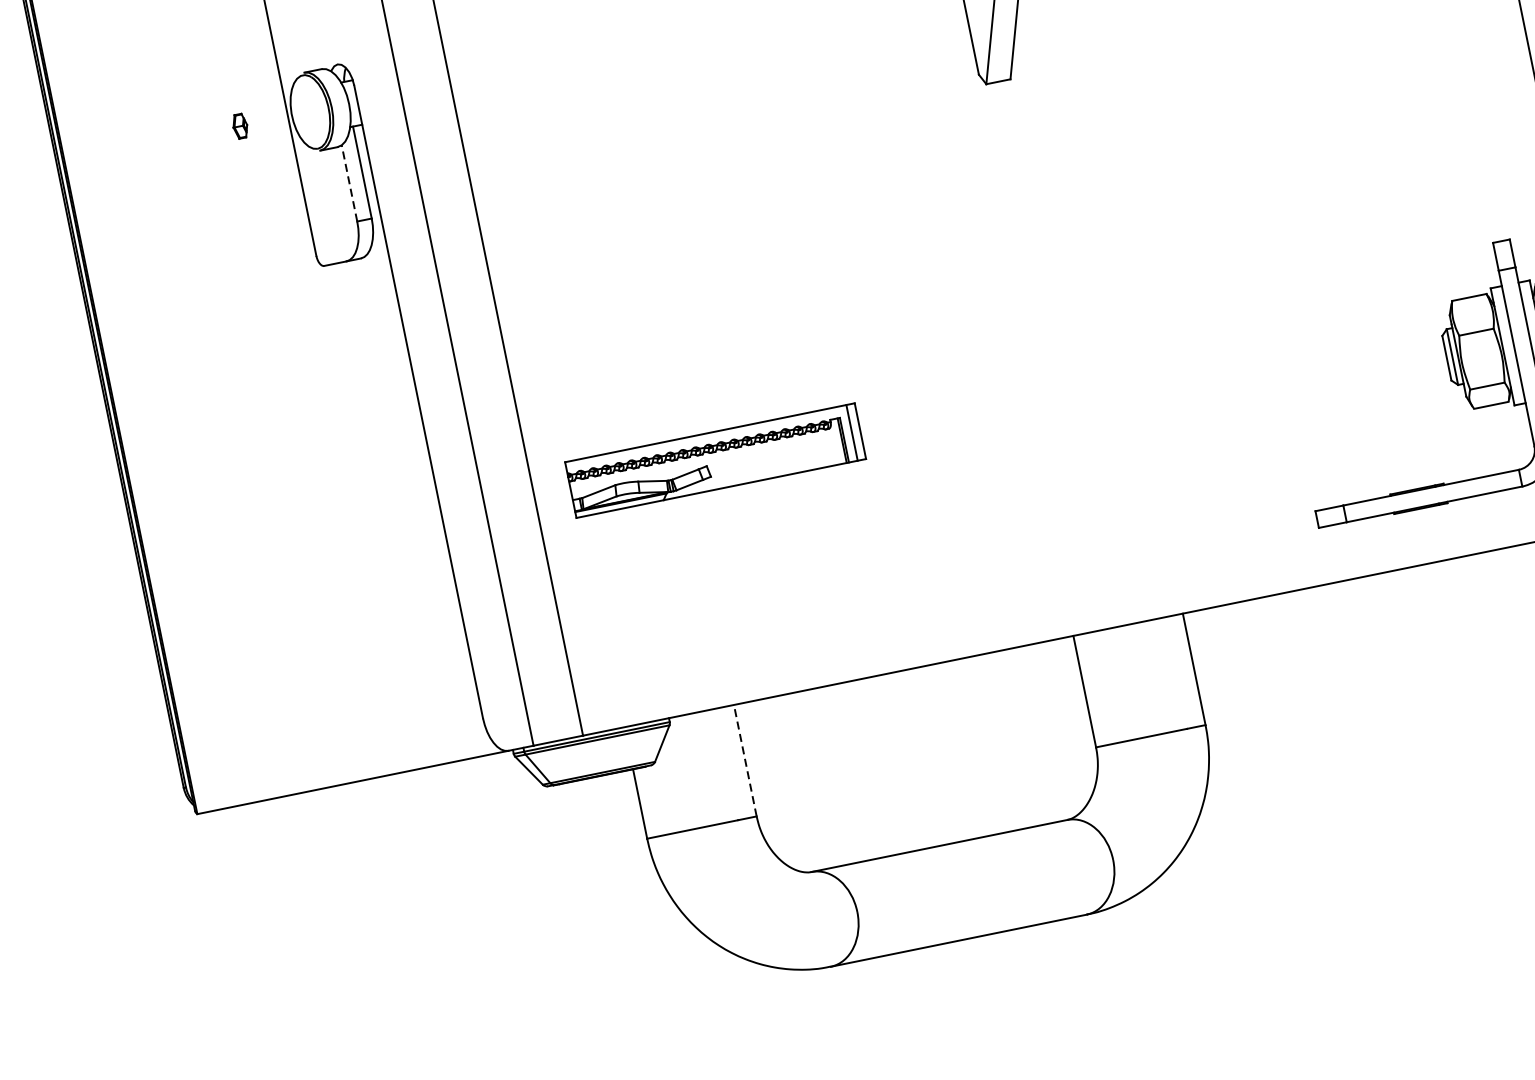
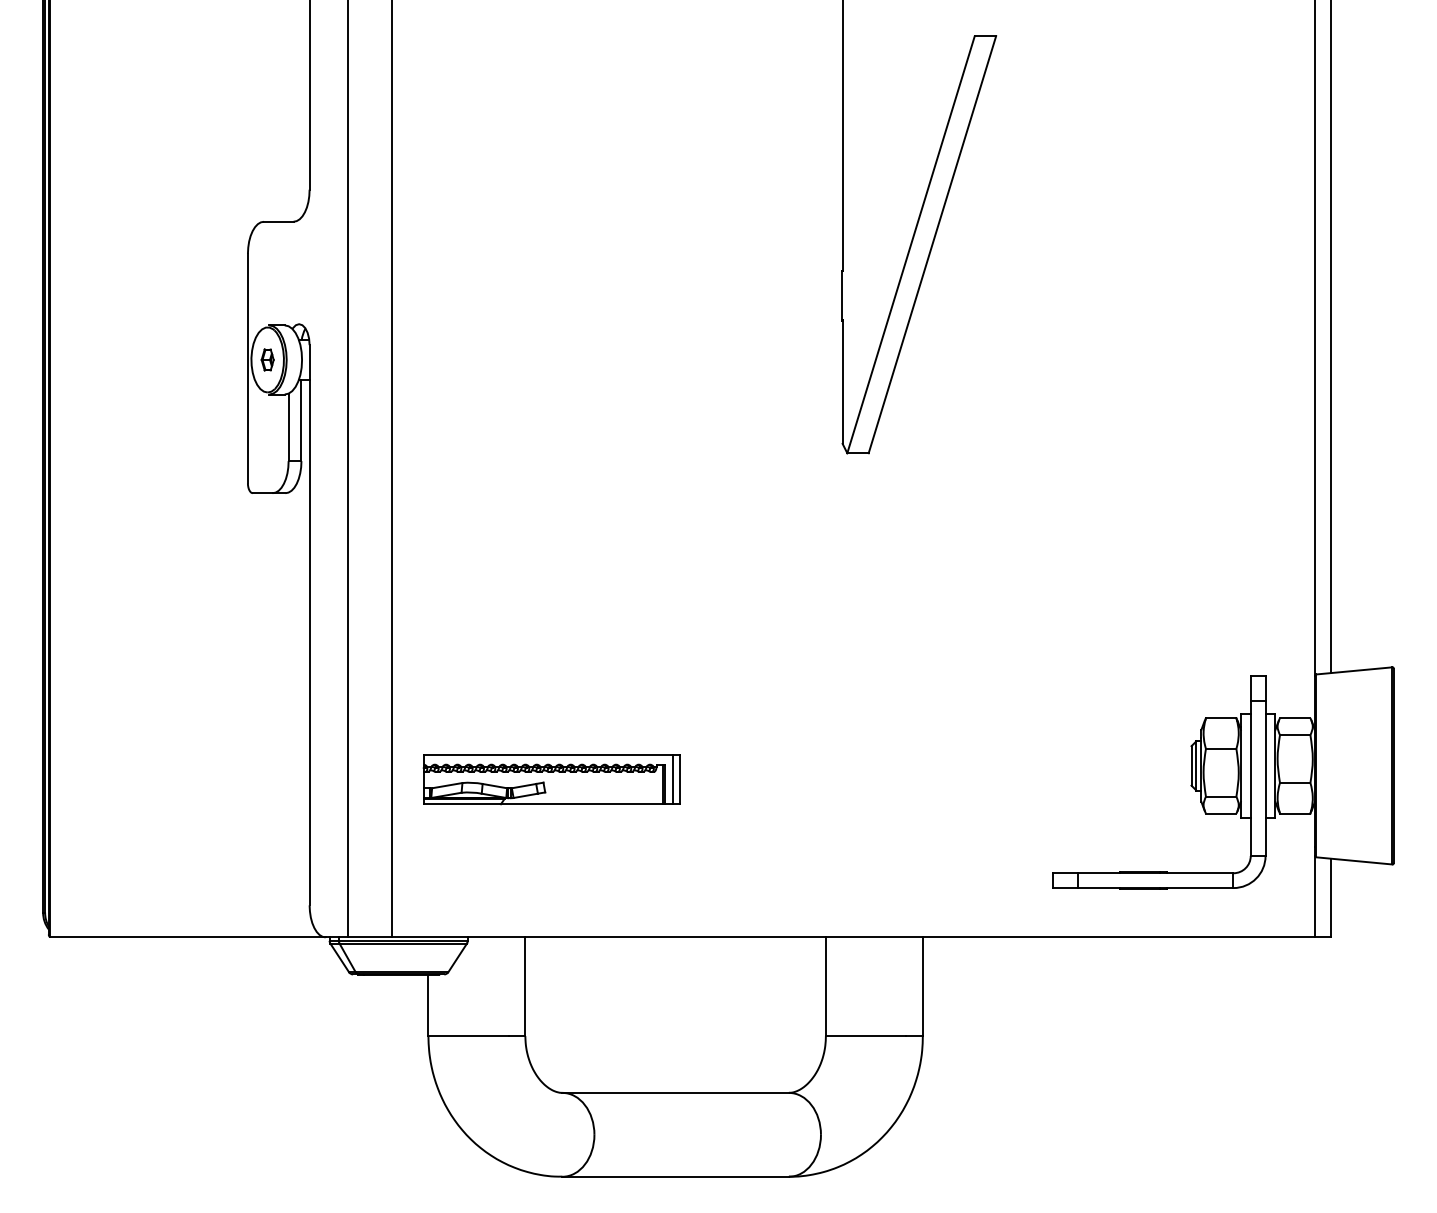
part: (240, 125) -> (267, 359), moved
line: (349, 183) -> (288, 427), dashed -> solid
part: (715, 460) -> (551, 779), moved
line: (745, 760) -> (525, 986), dashed -> solid

